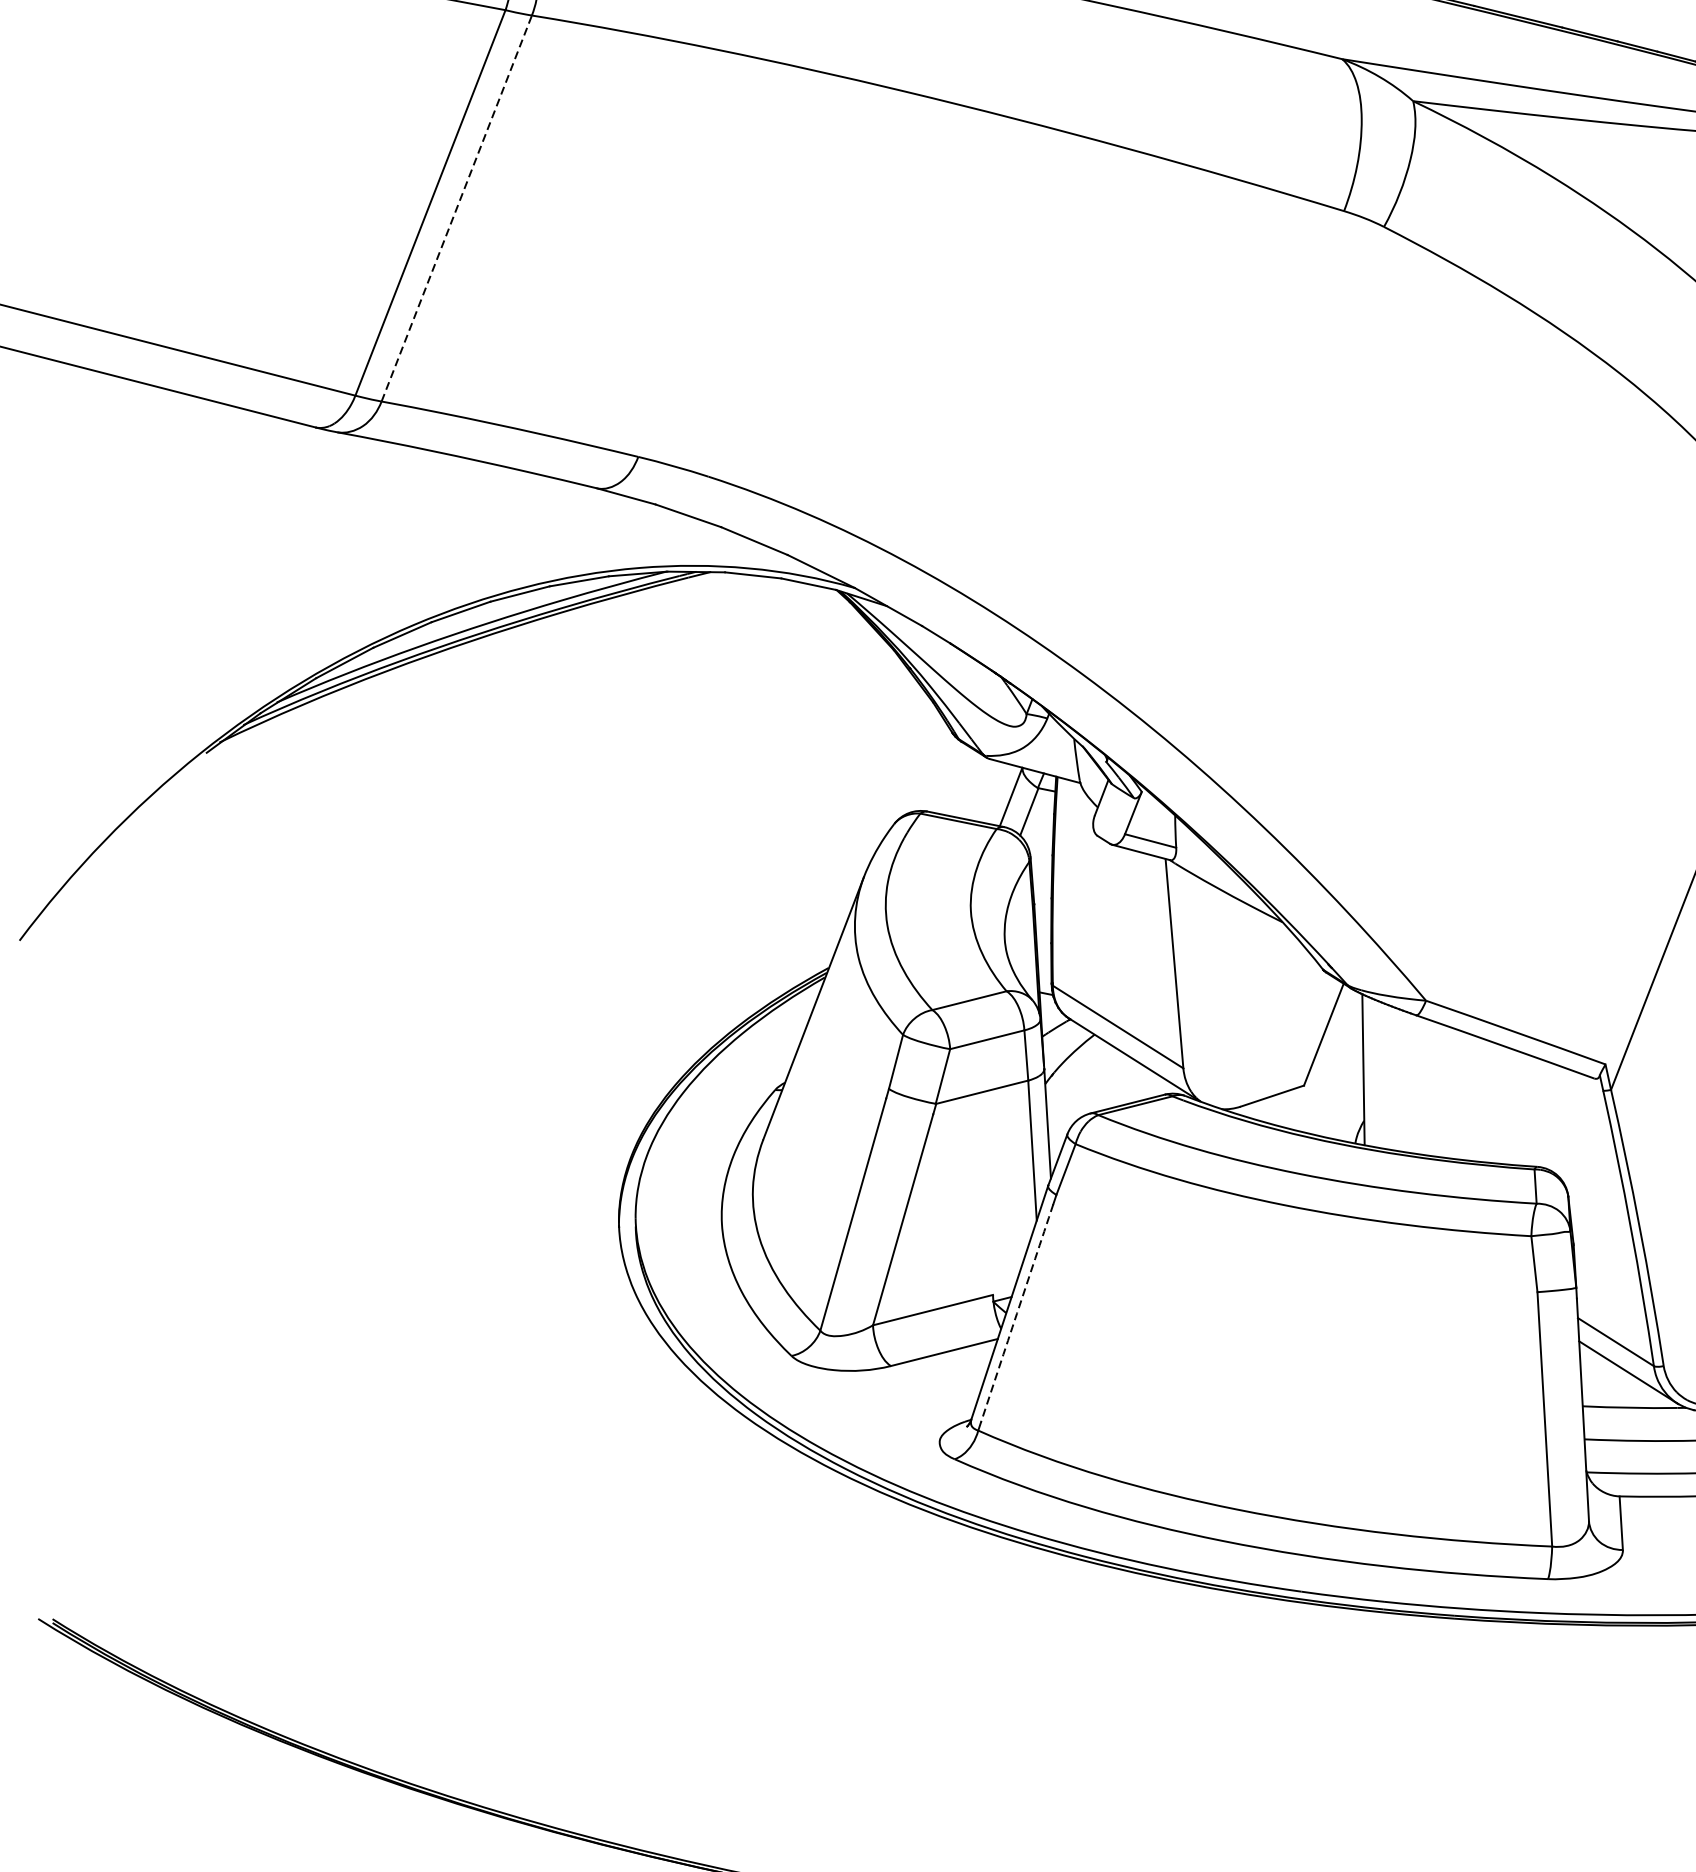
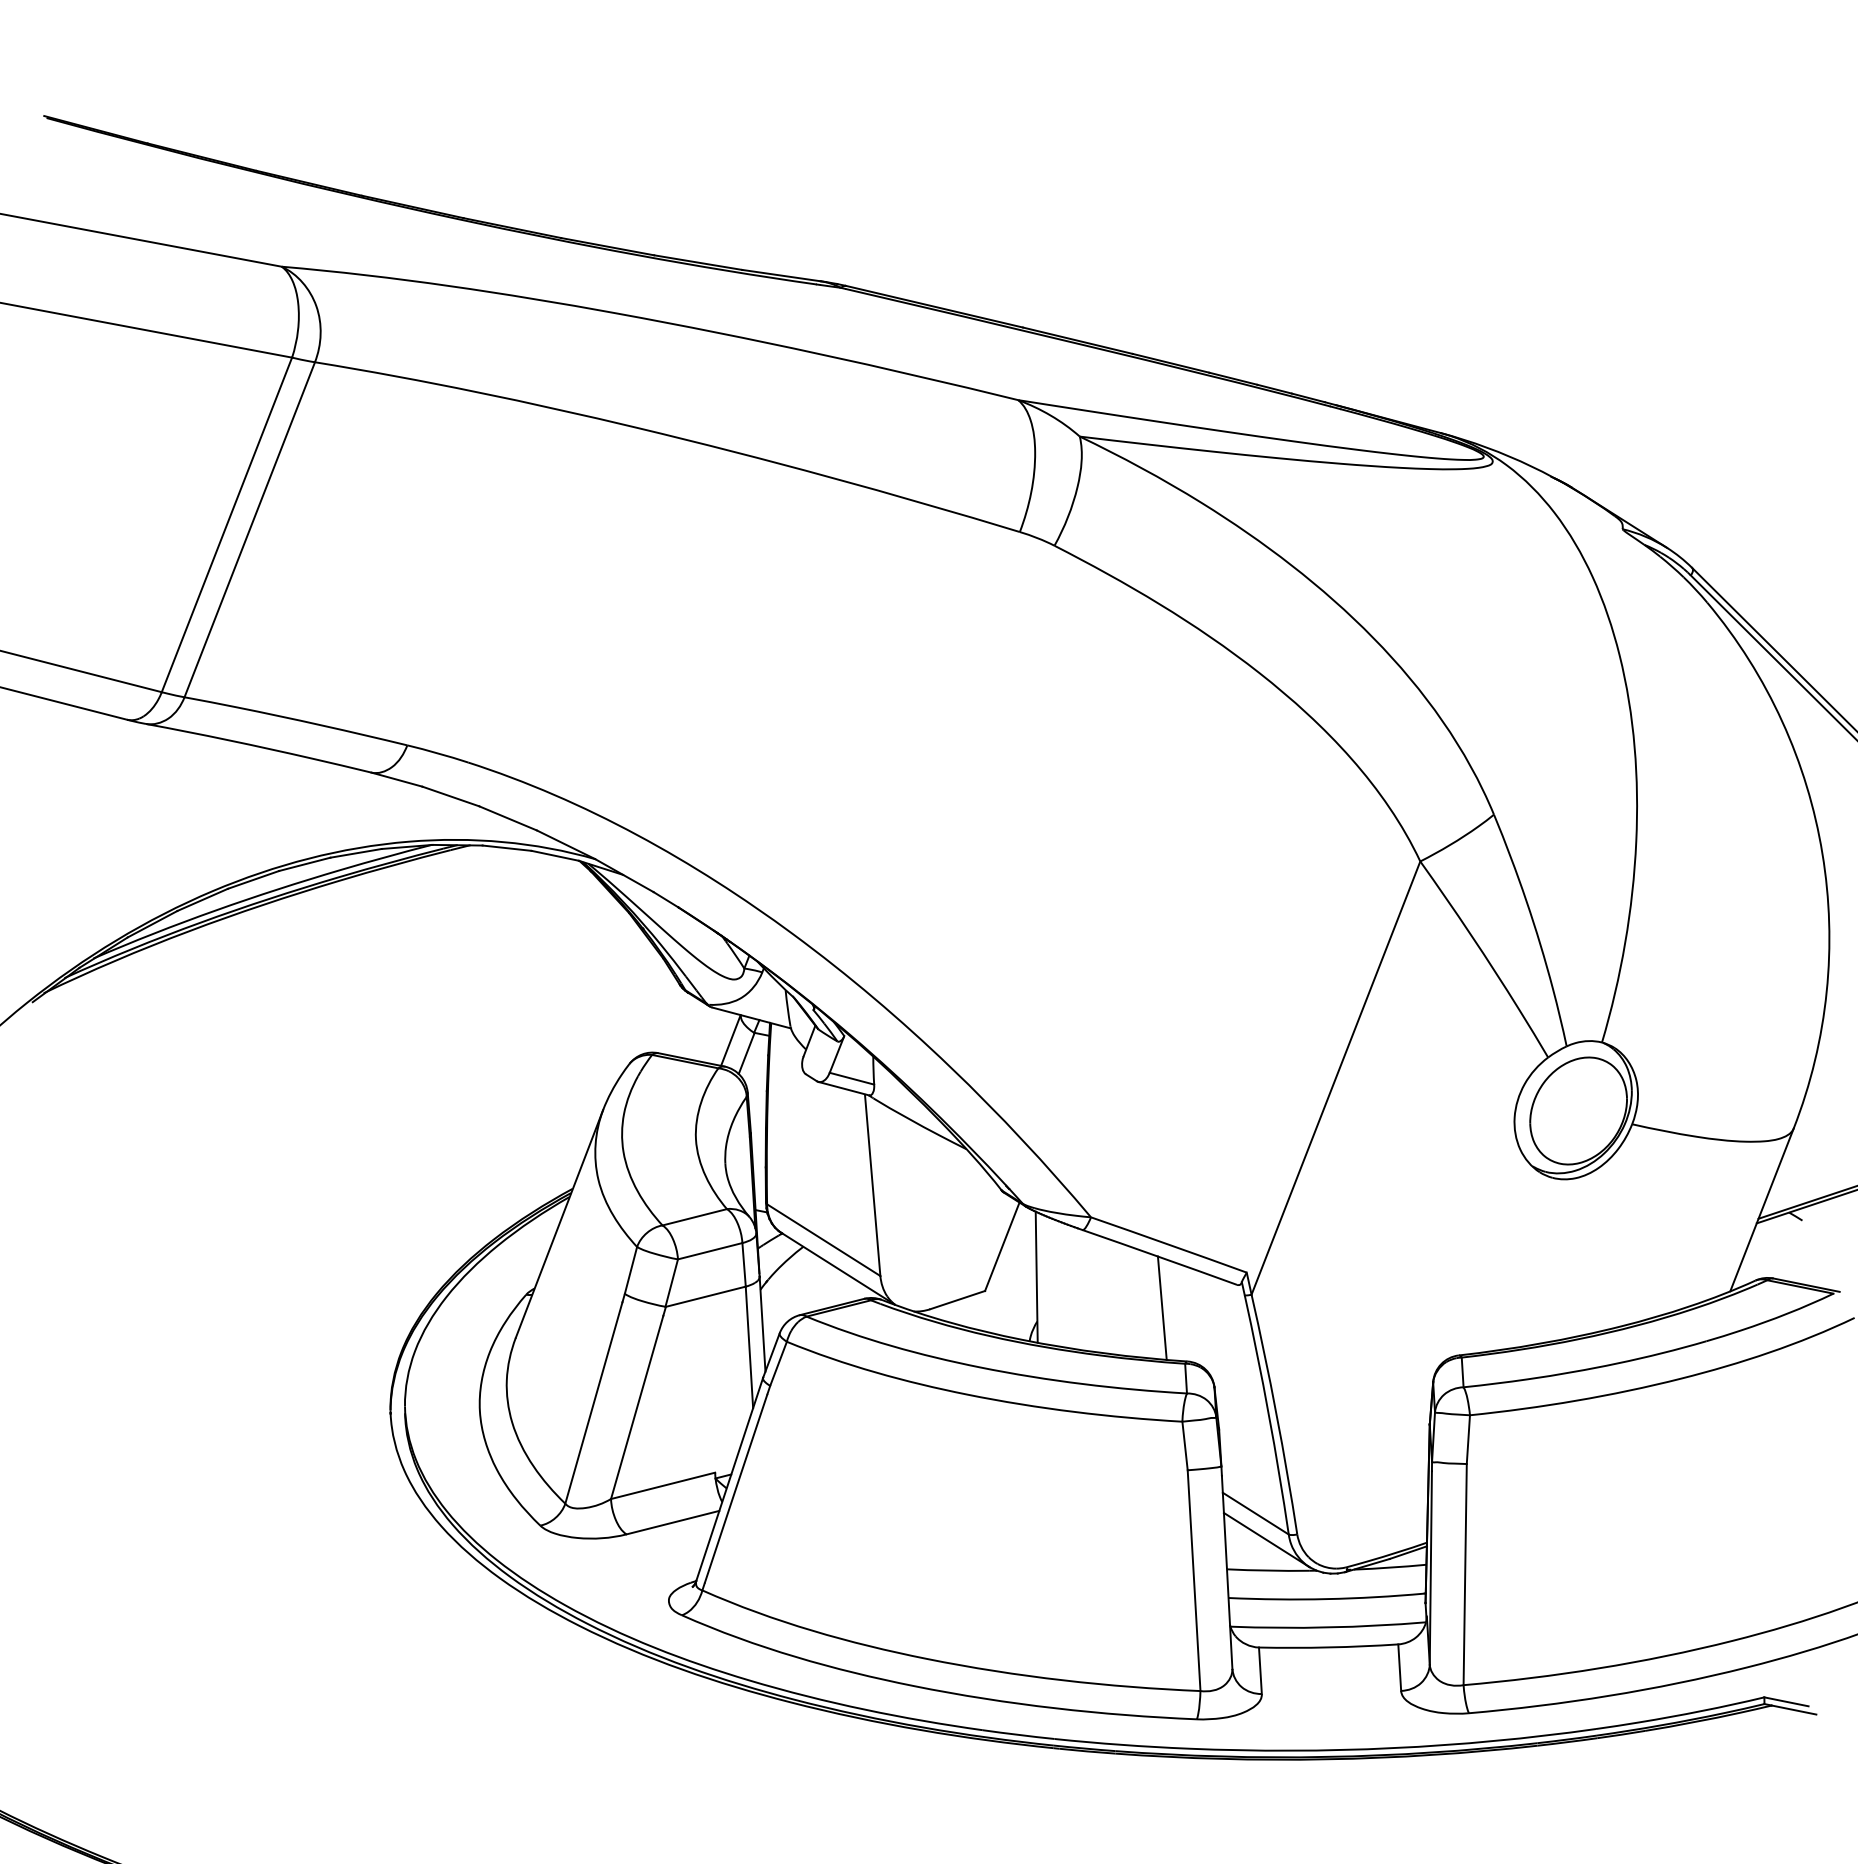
line: (456, 208) -> (249, 529), dashed -> solid
line: (1507, 1104) -> (1161, 1307), added
arc: (1017, 1313) -> (736, 1488), dashed -> solid

